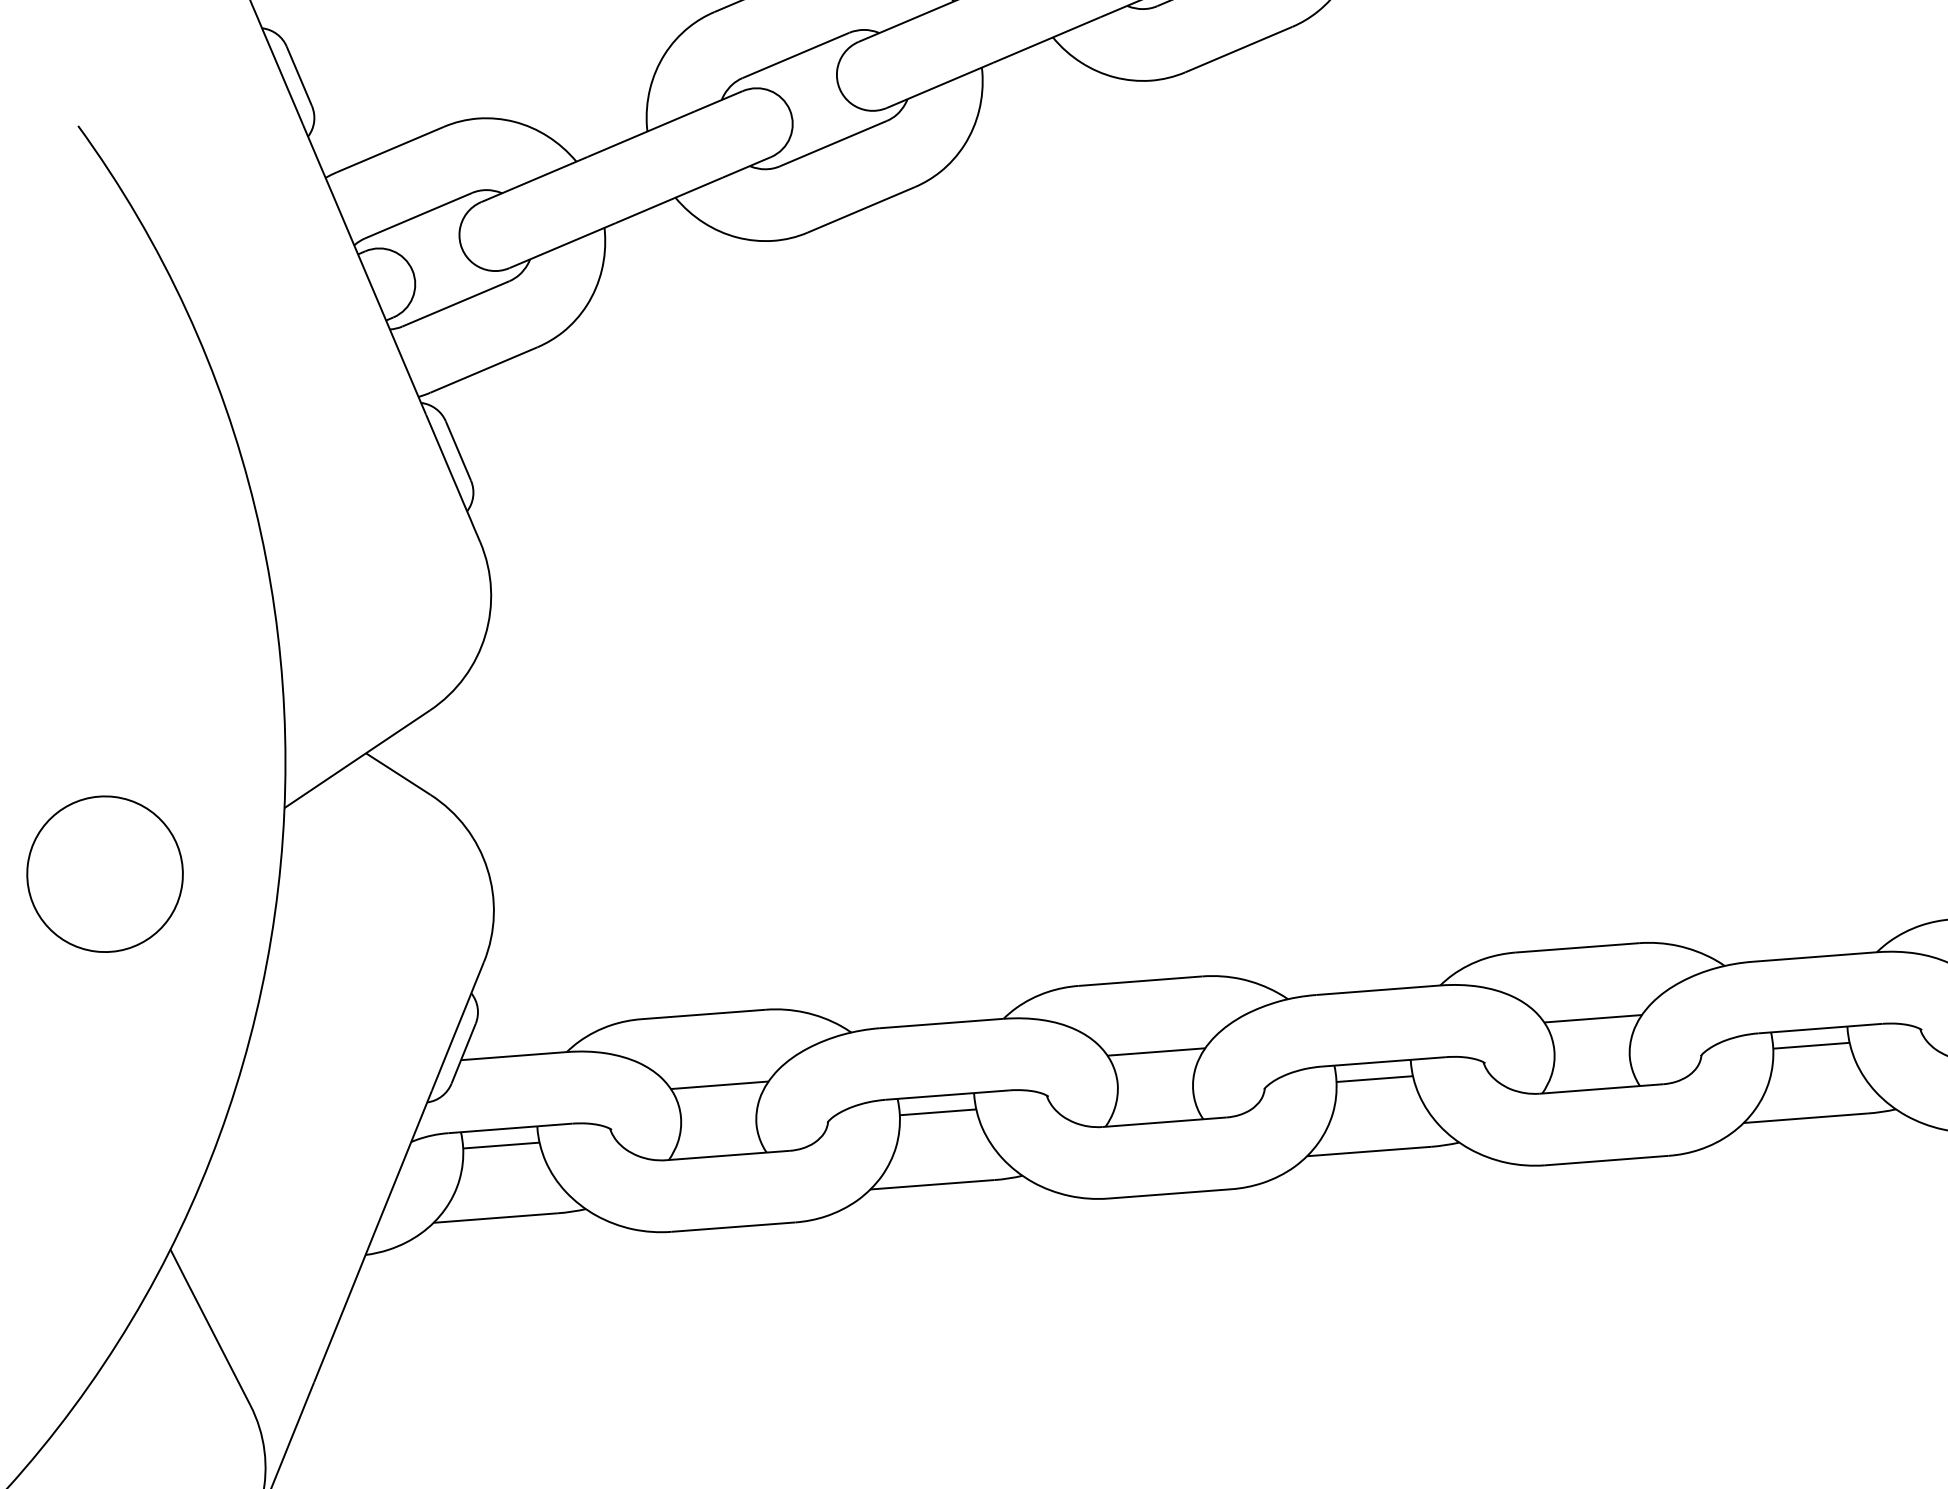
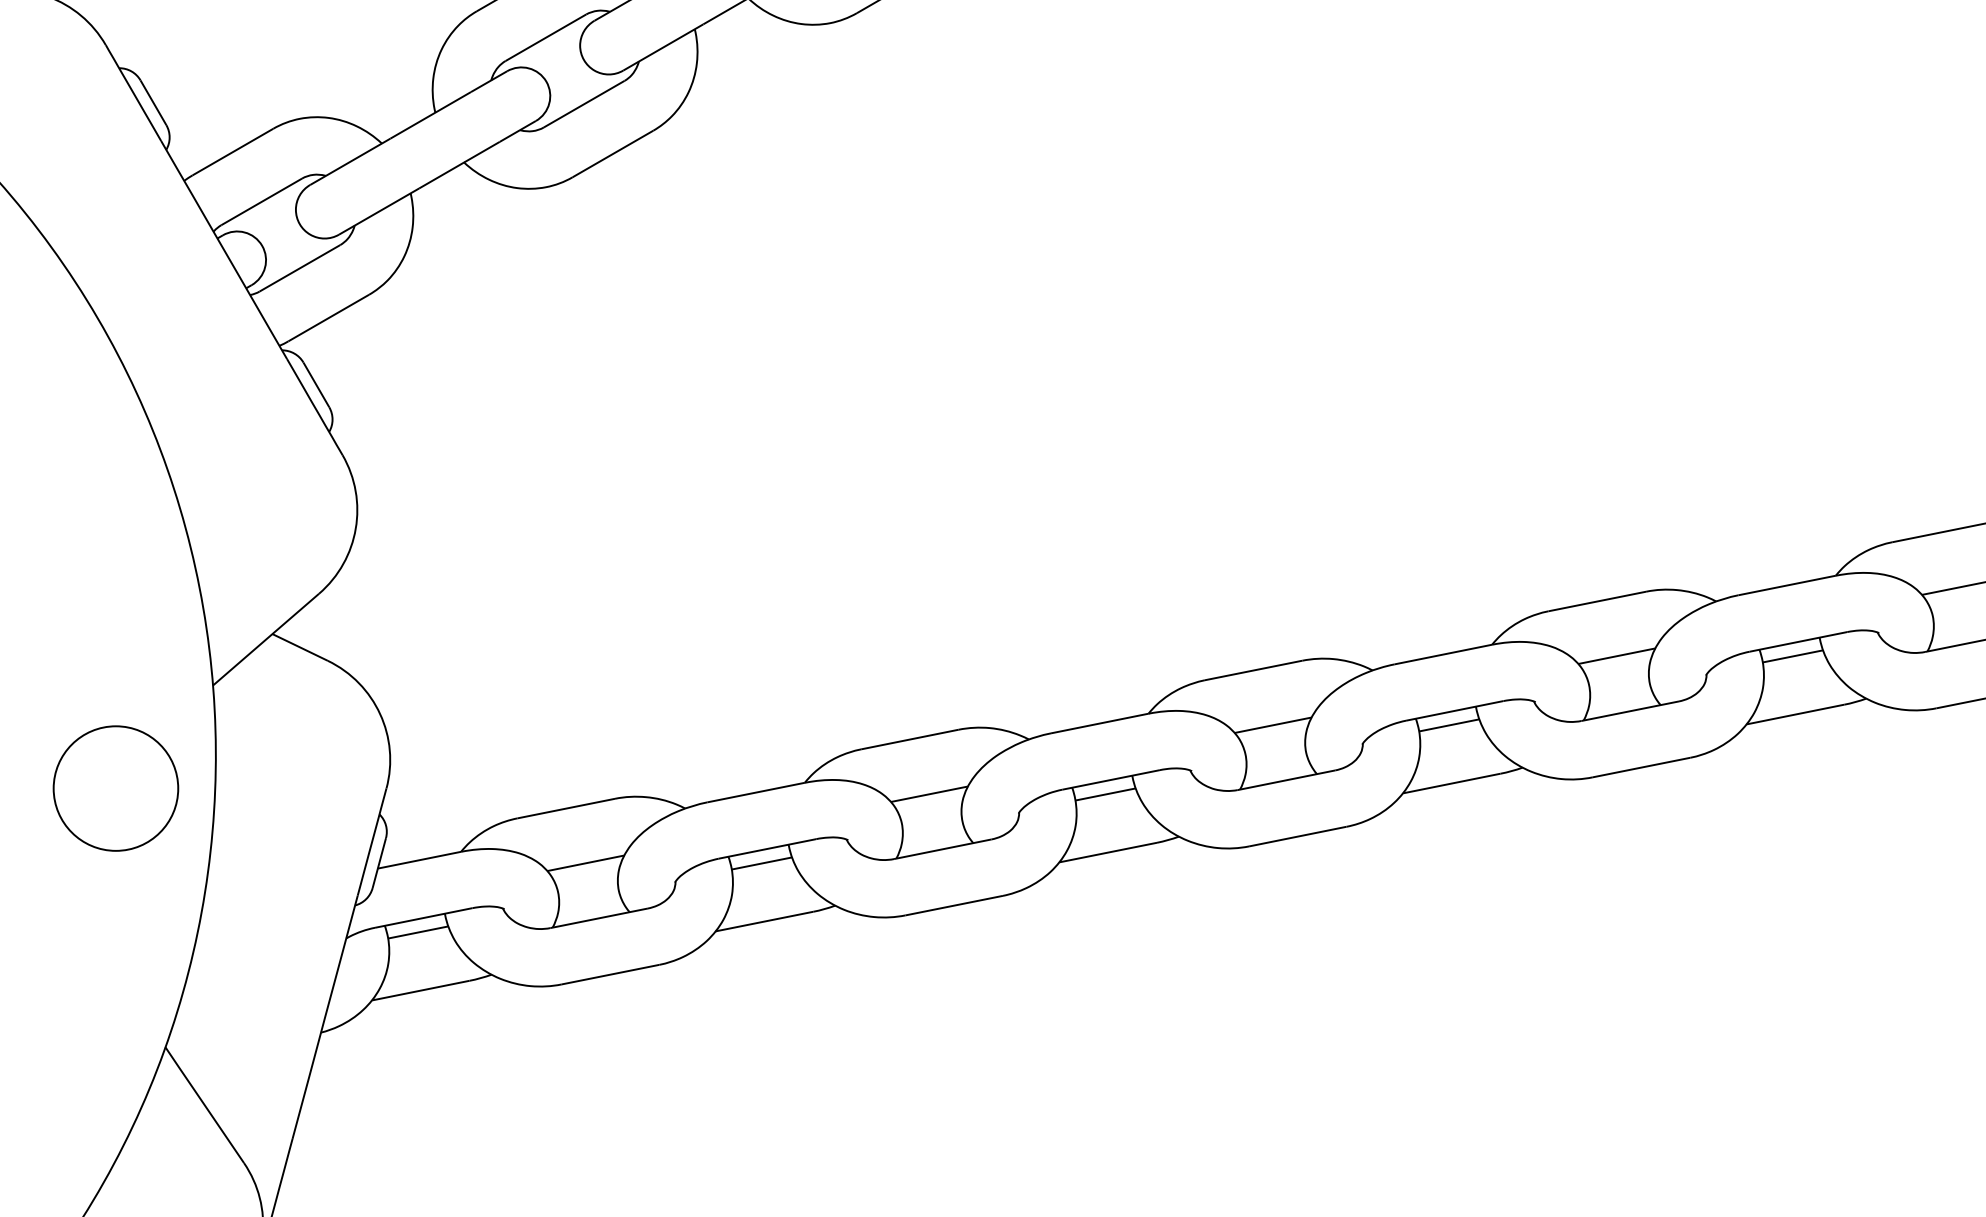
part: (104, 874) -> (115, 788), moved

